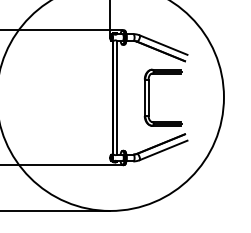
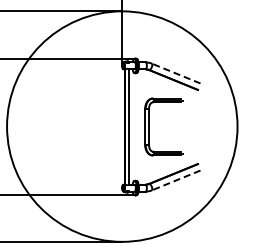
line: (162, 45) -> (175, 73), solid -> dashed
part: (149, 97) -> (149, 126), moved
line: (162, 150) -> (175, 180), solid -> dashed

